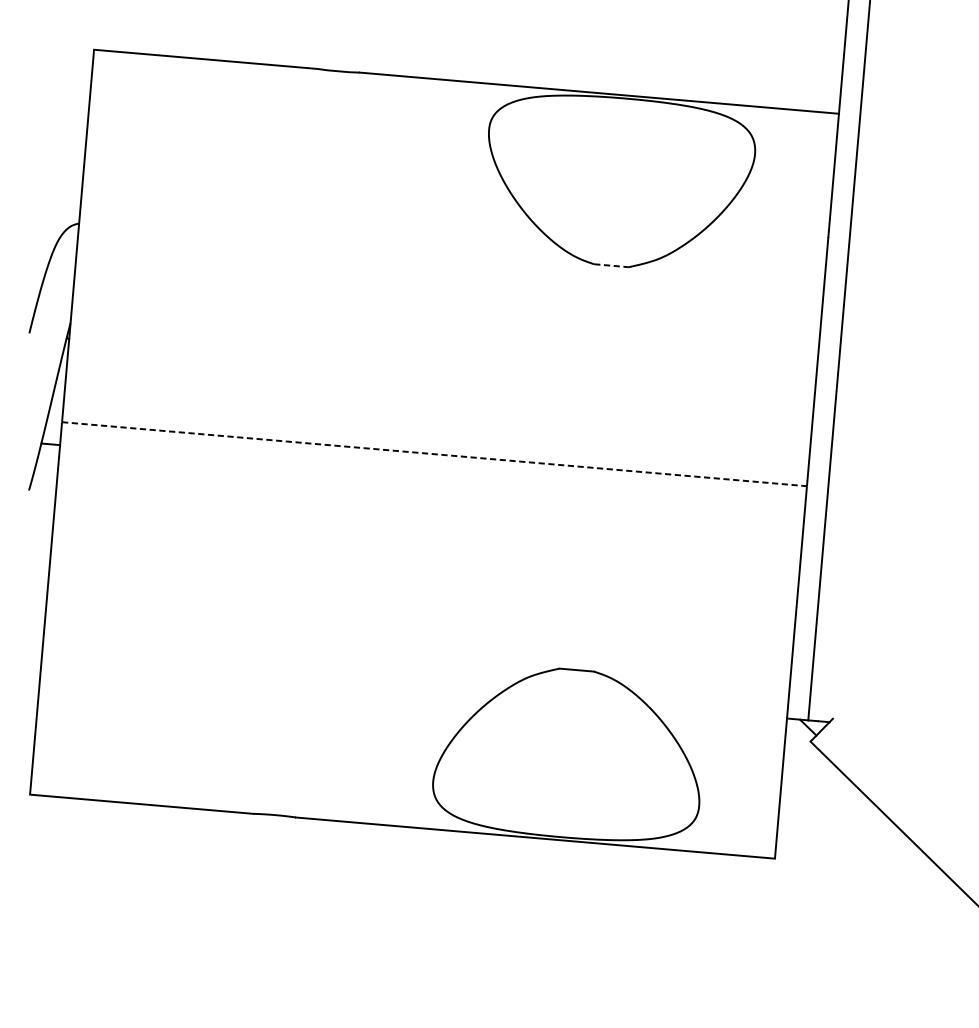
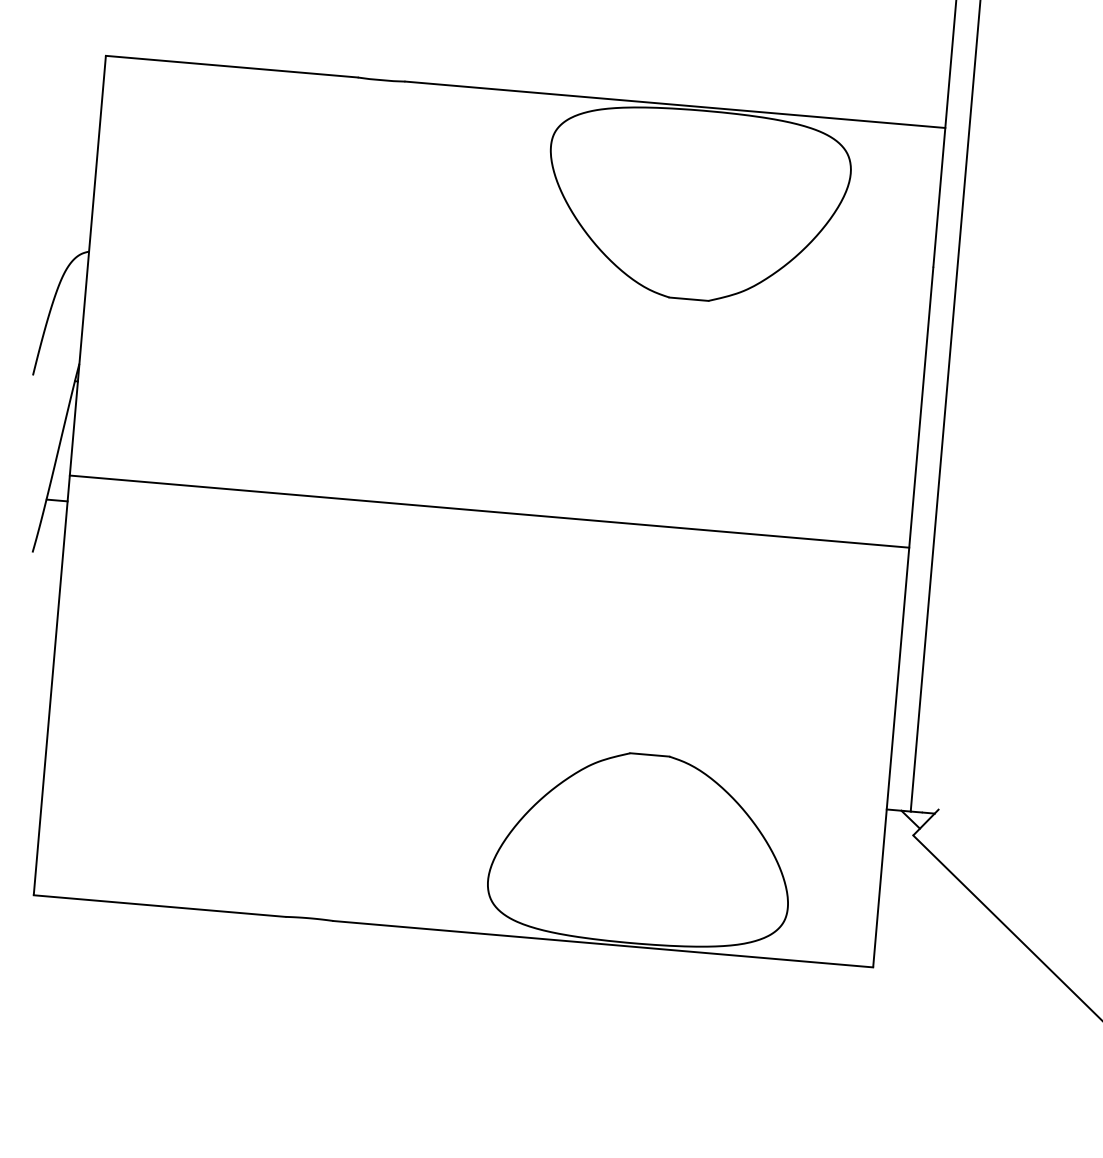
line: (611, 265) -> (689, 299), dashed -> solid
line: (435, 454) -> (490, 511), dashed -> solid

